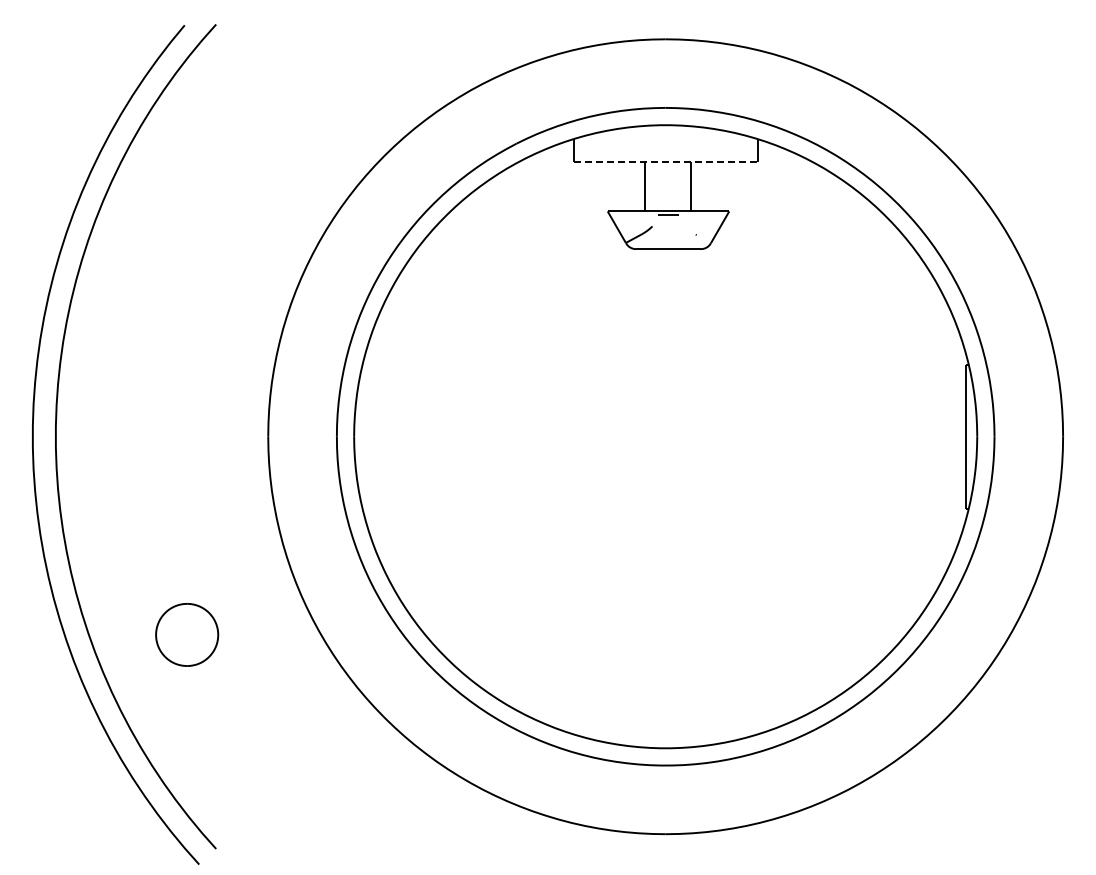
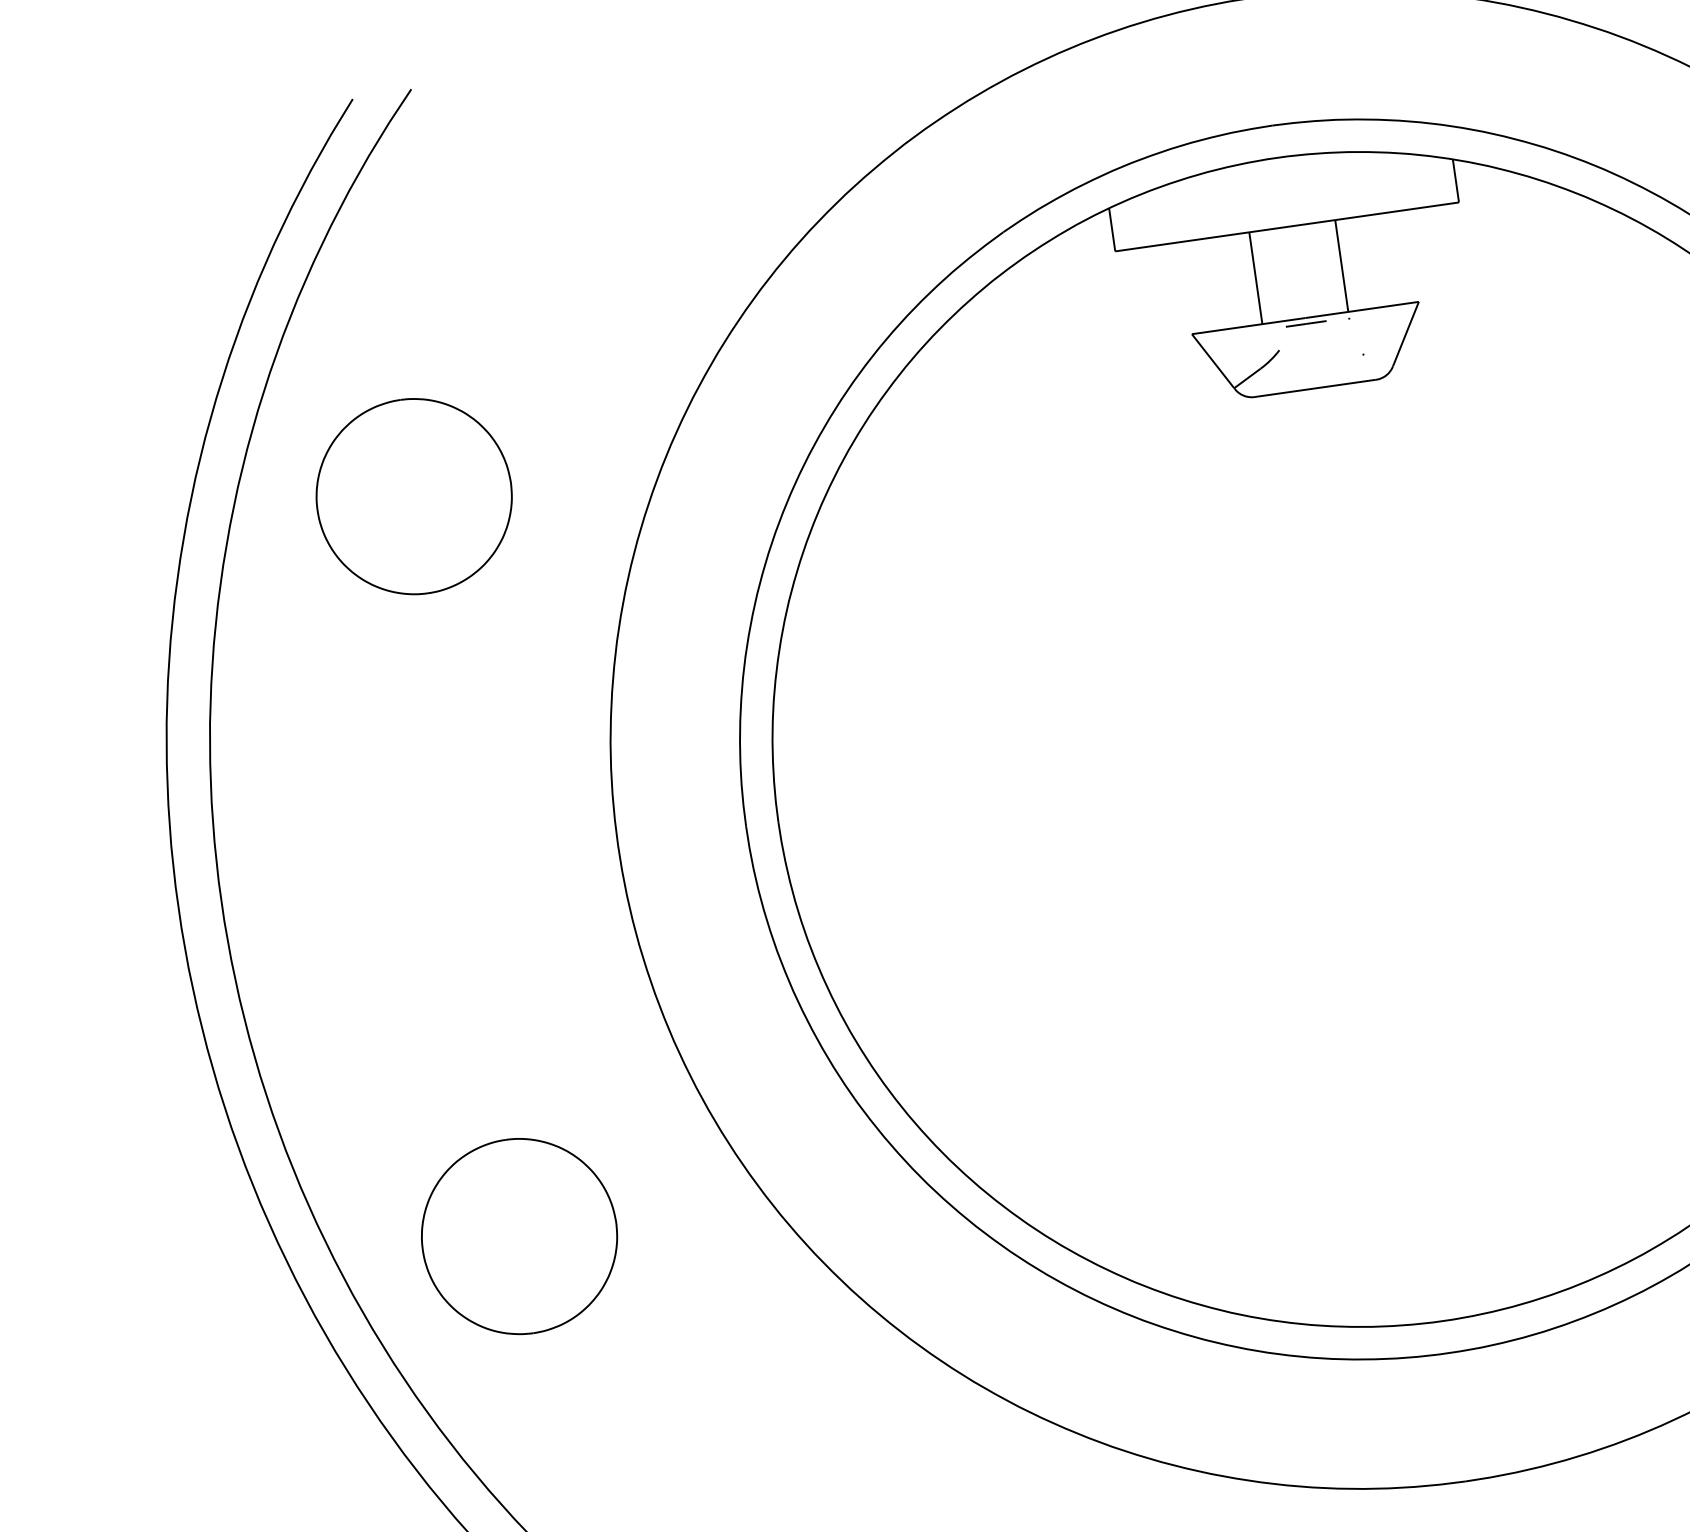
line: (666, 162) -> (1288, 227), dashed -> solid
part: (186, 238) -> (412, 496), added
part: (186, 634) -> (517, 1235), size x1.67

